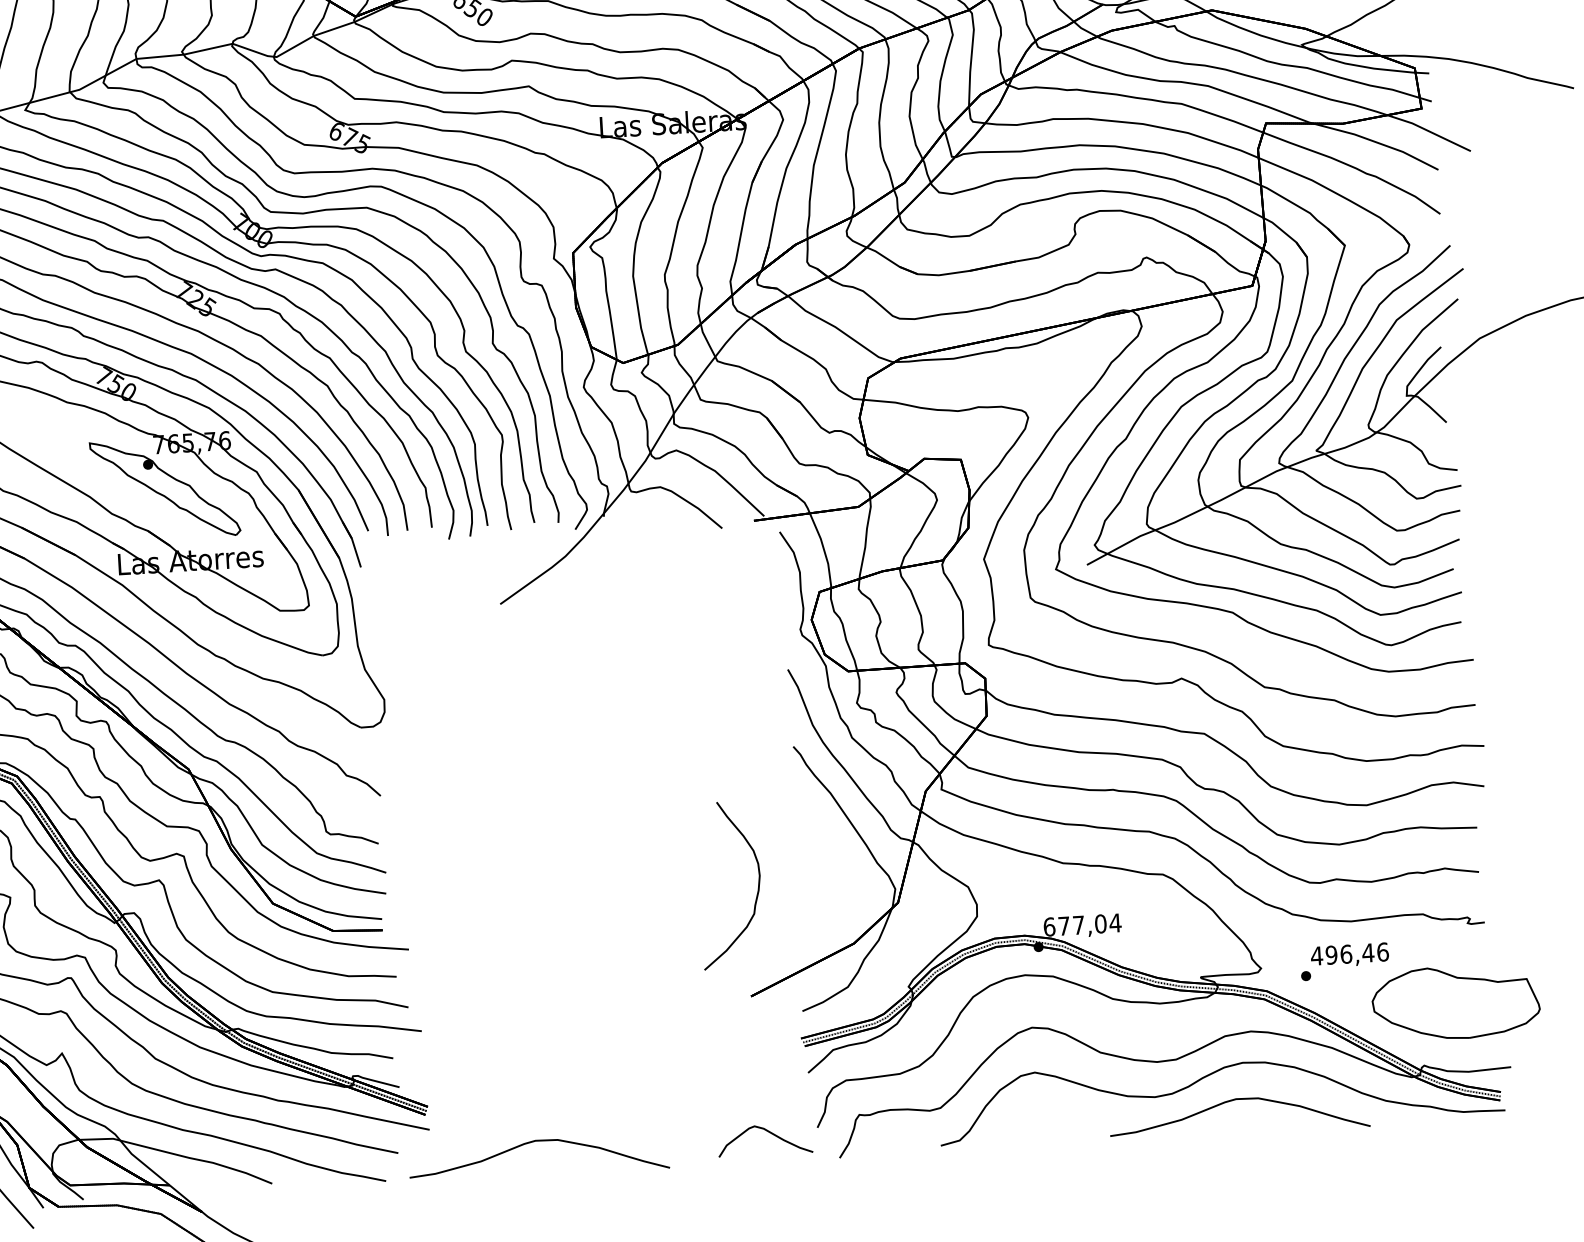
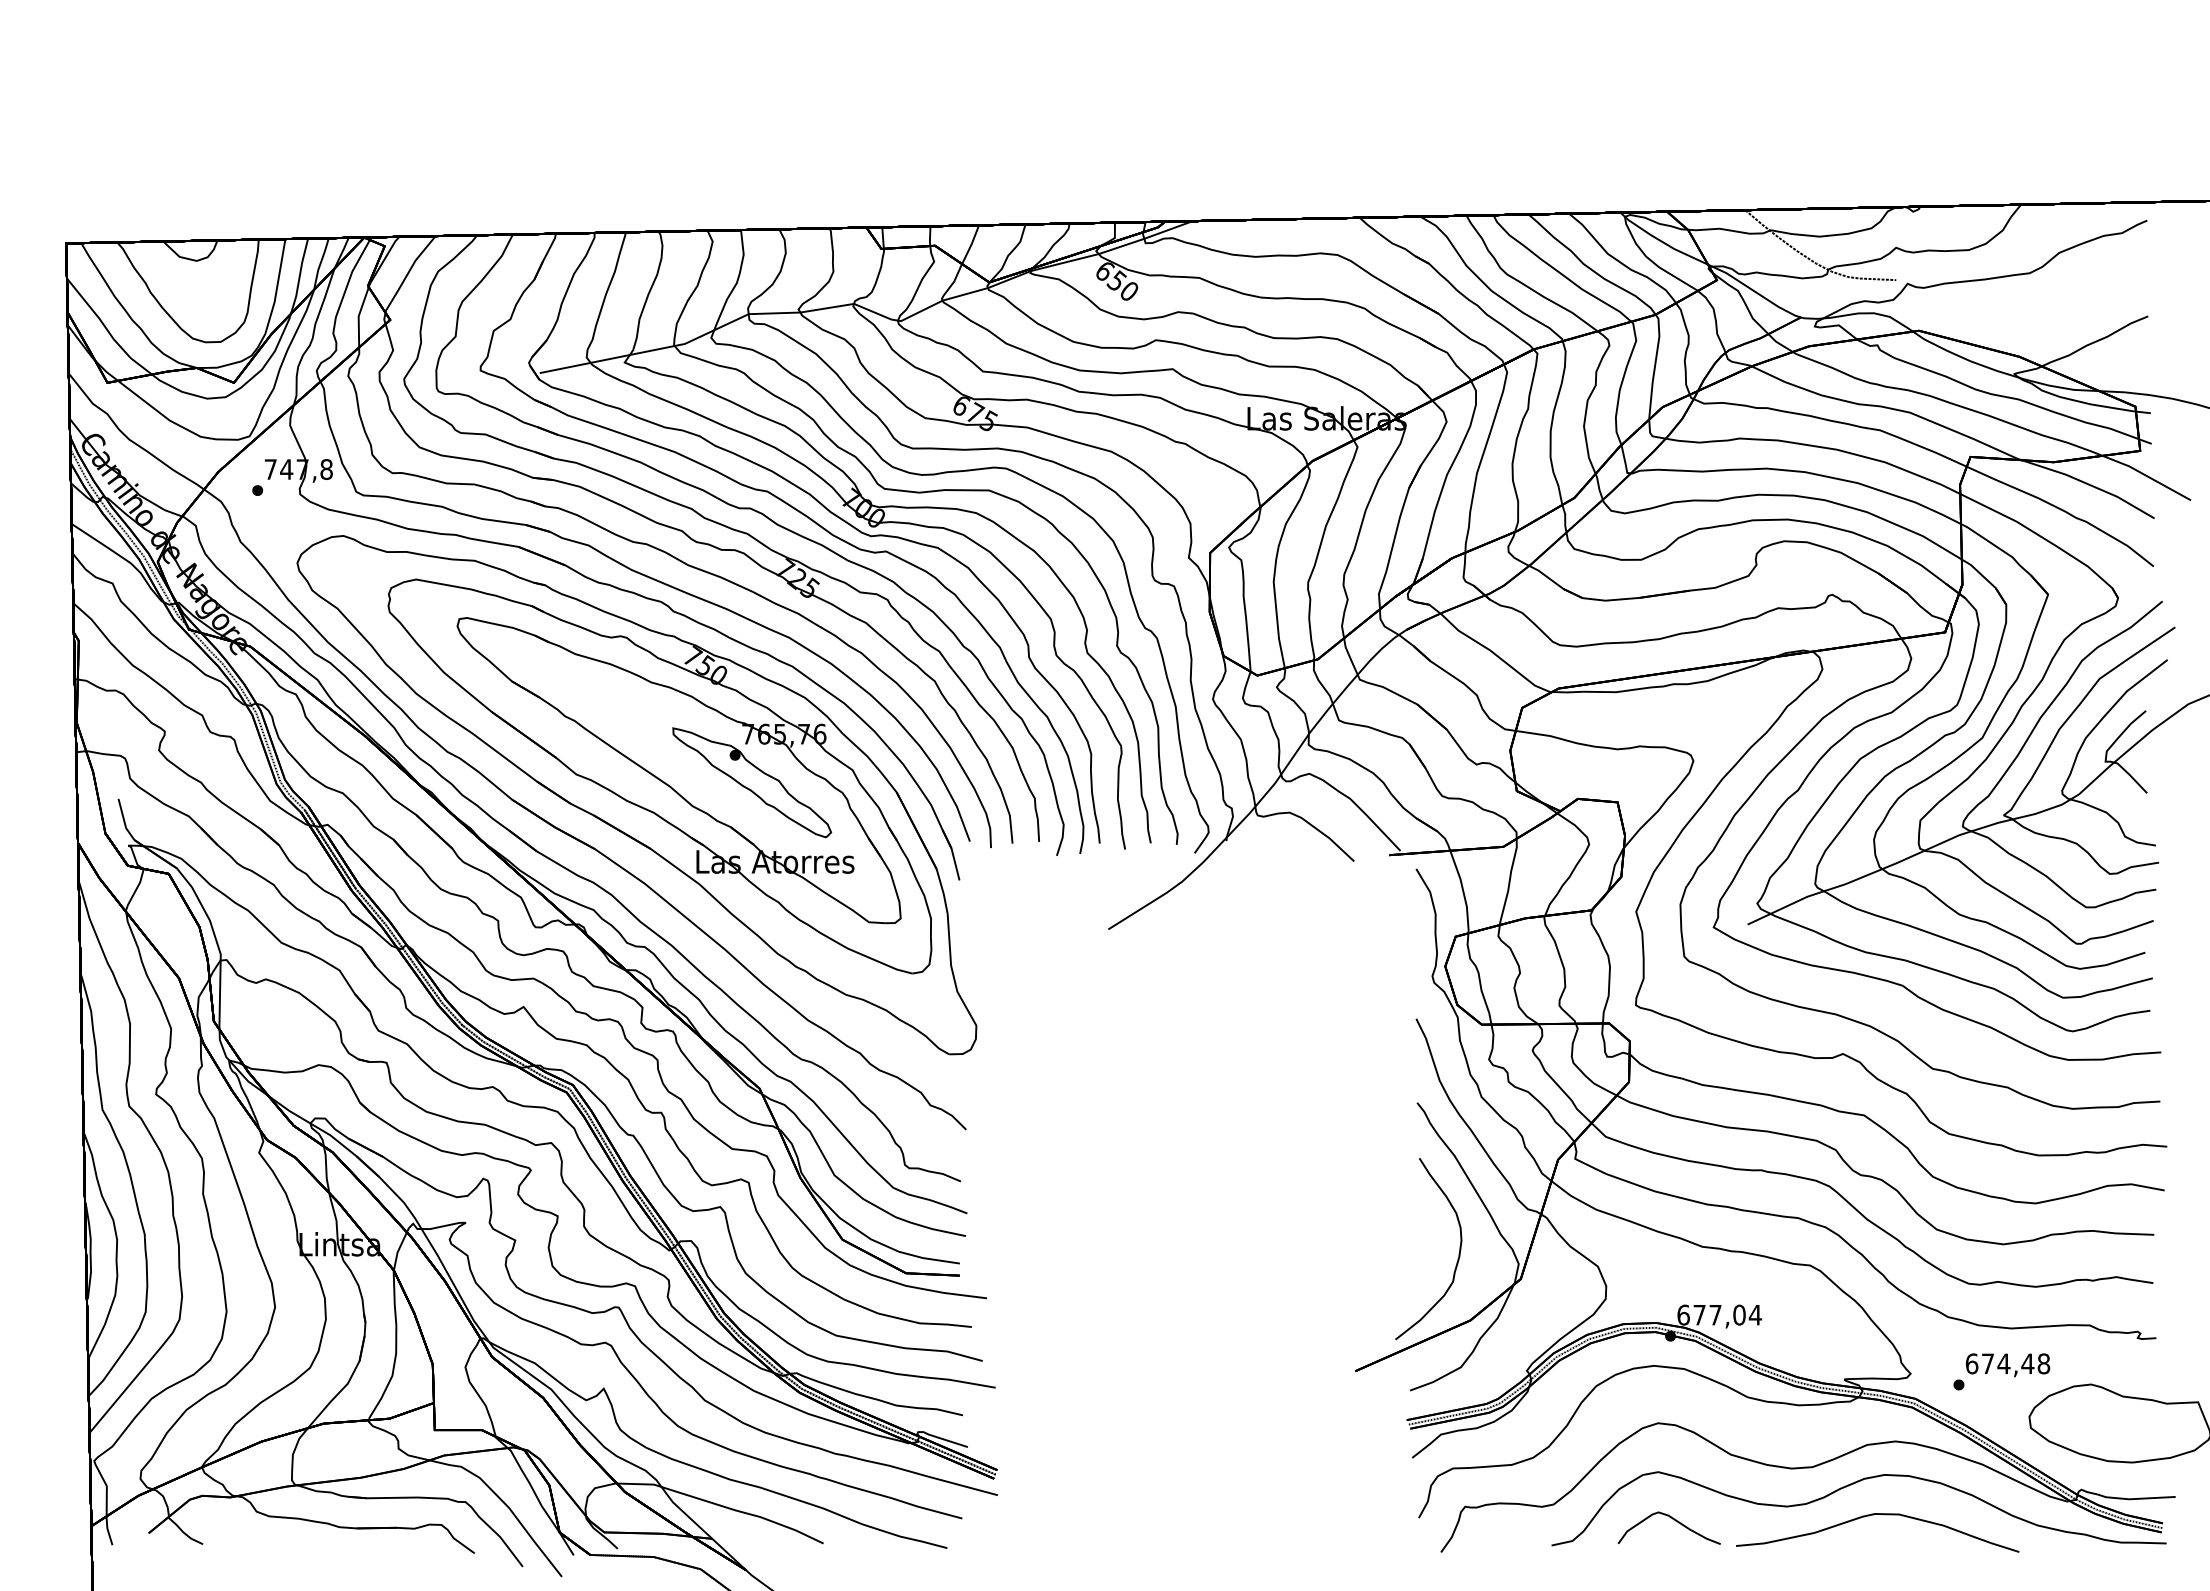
part: (757, 887) -> (1458, 1253), moved
text: (1349, 953) -> (2007, 1363), 496,46 -> 674,48
curve: (767, 1132) -> (1672, 1519), moved
curve: (534, 1142) -> (1110, 1515), removed

